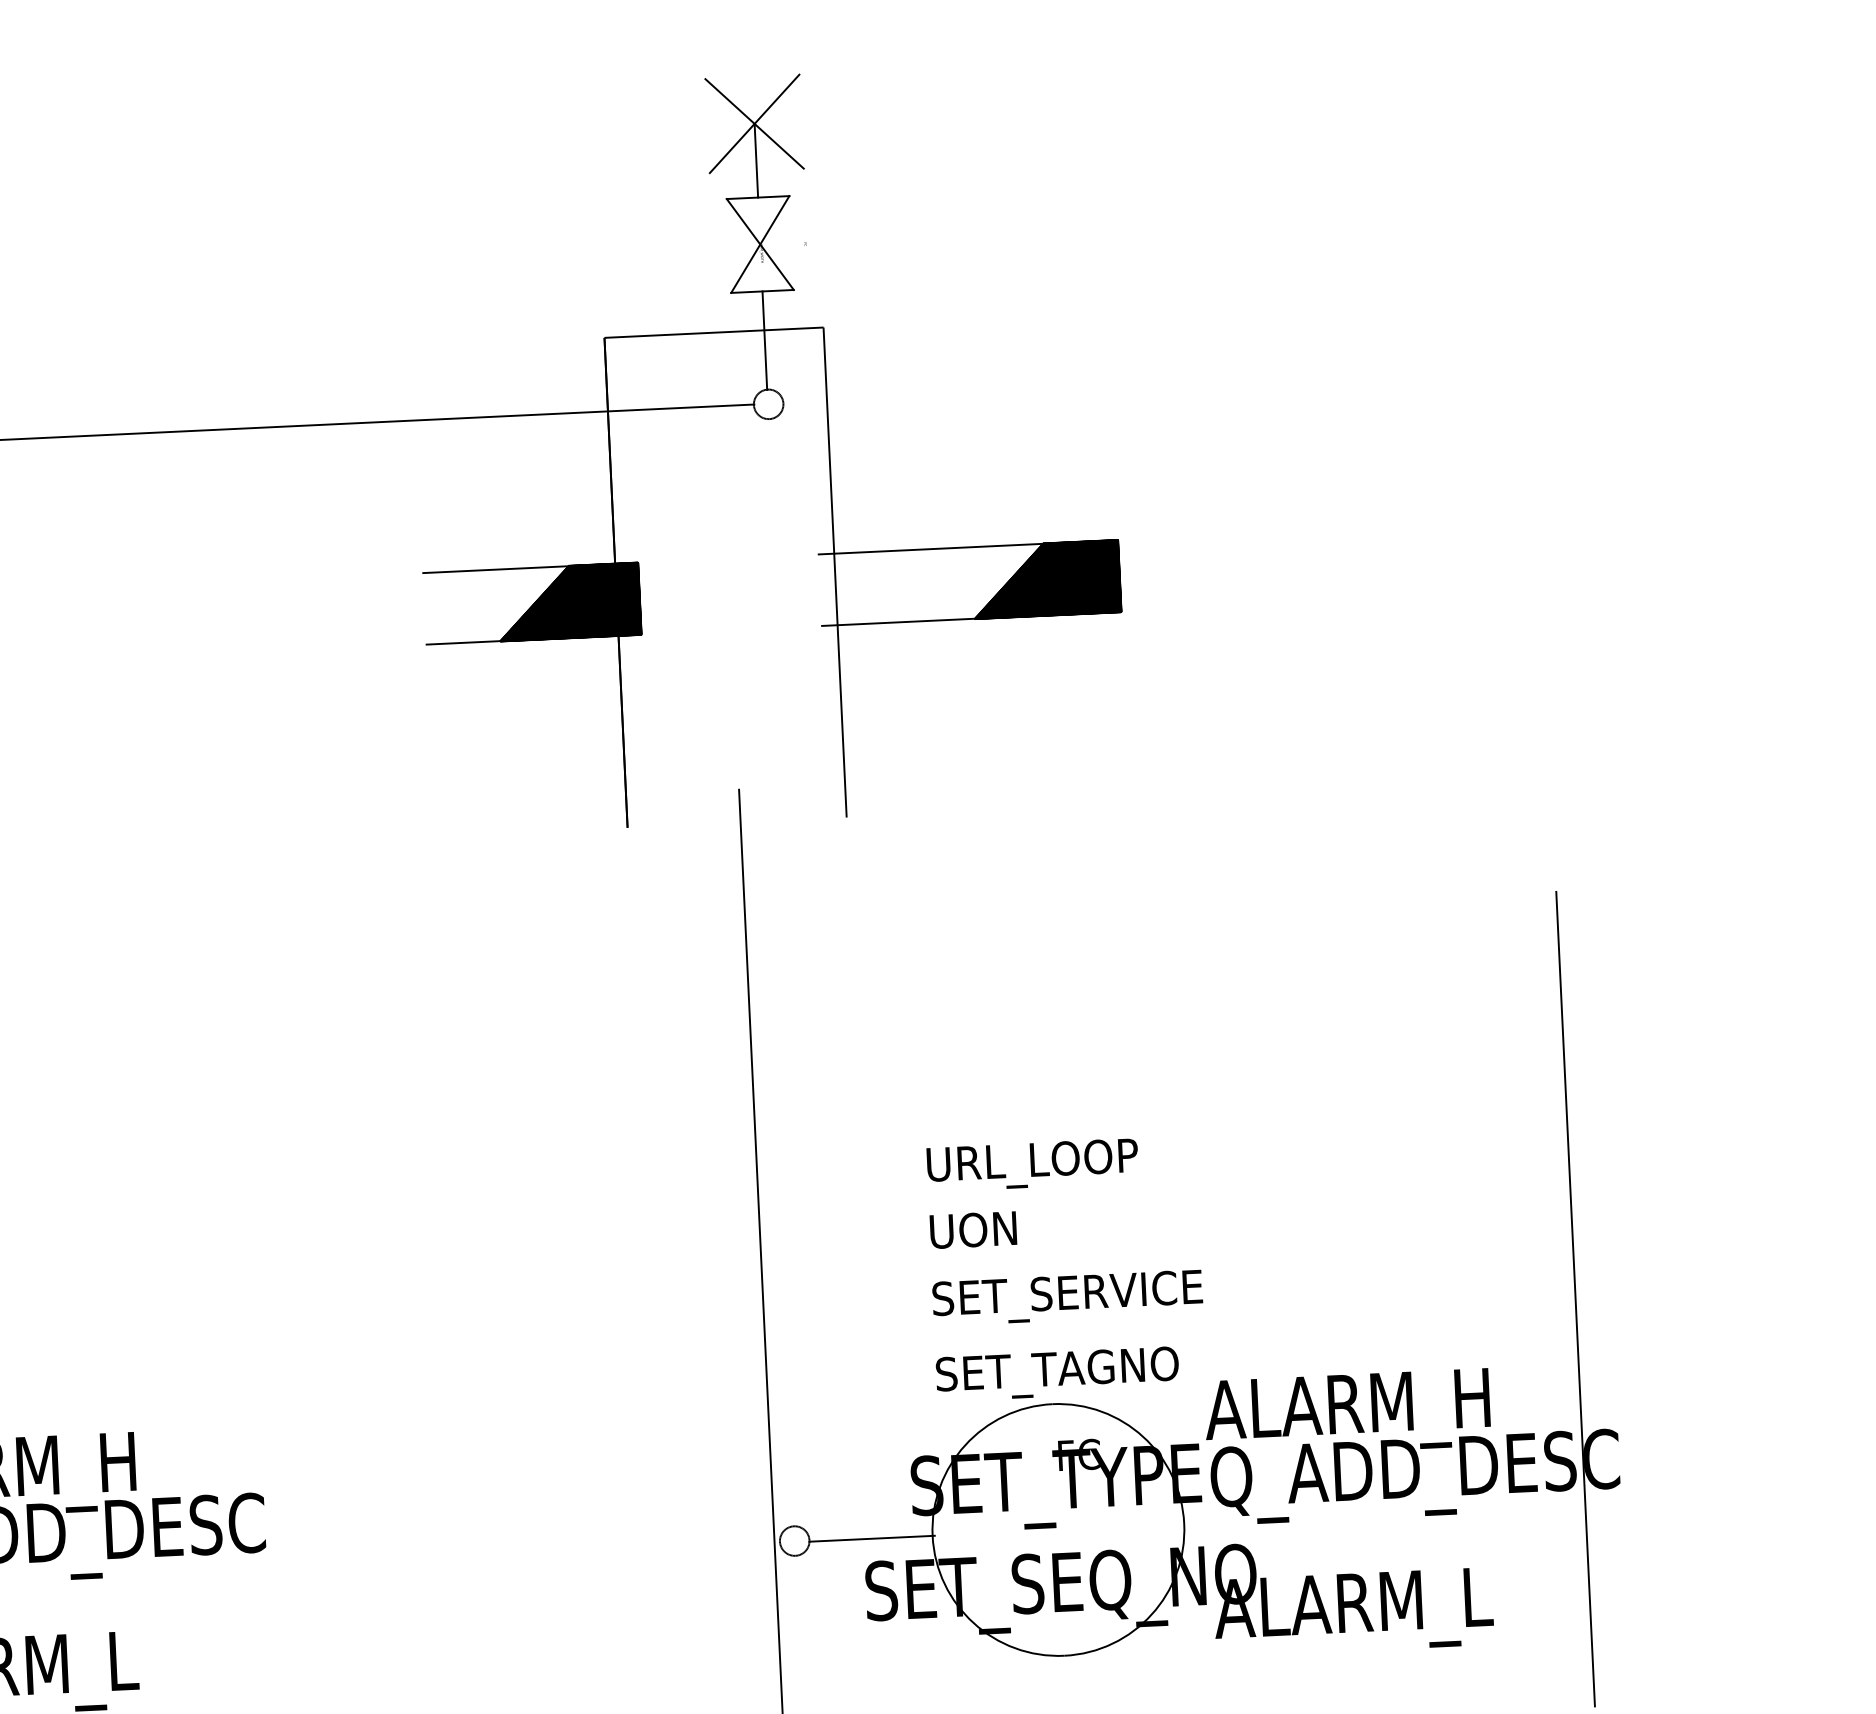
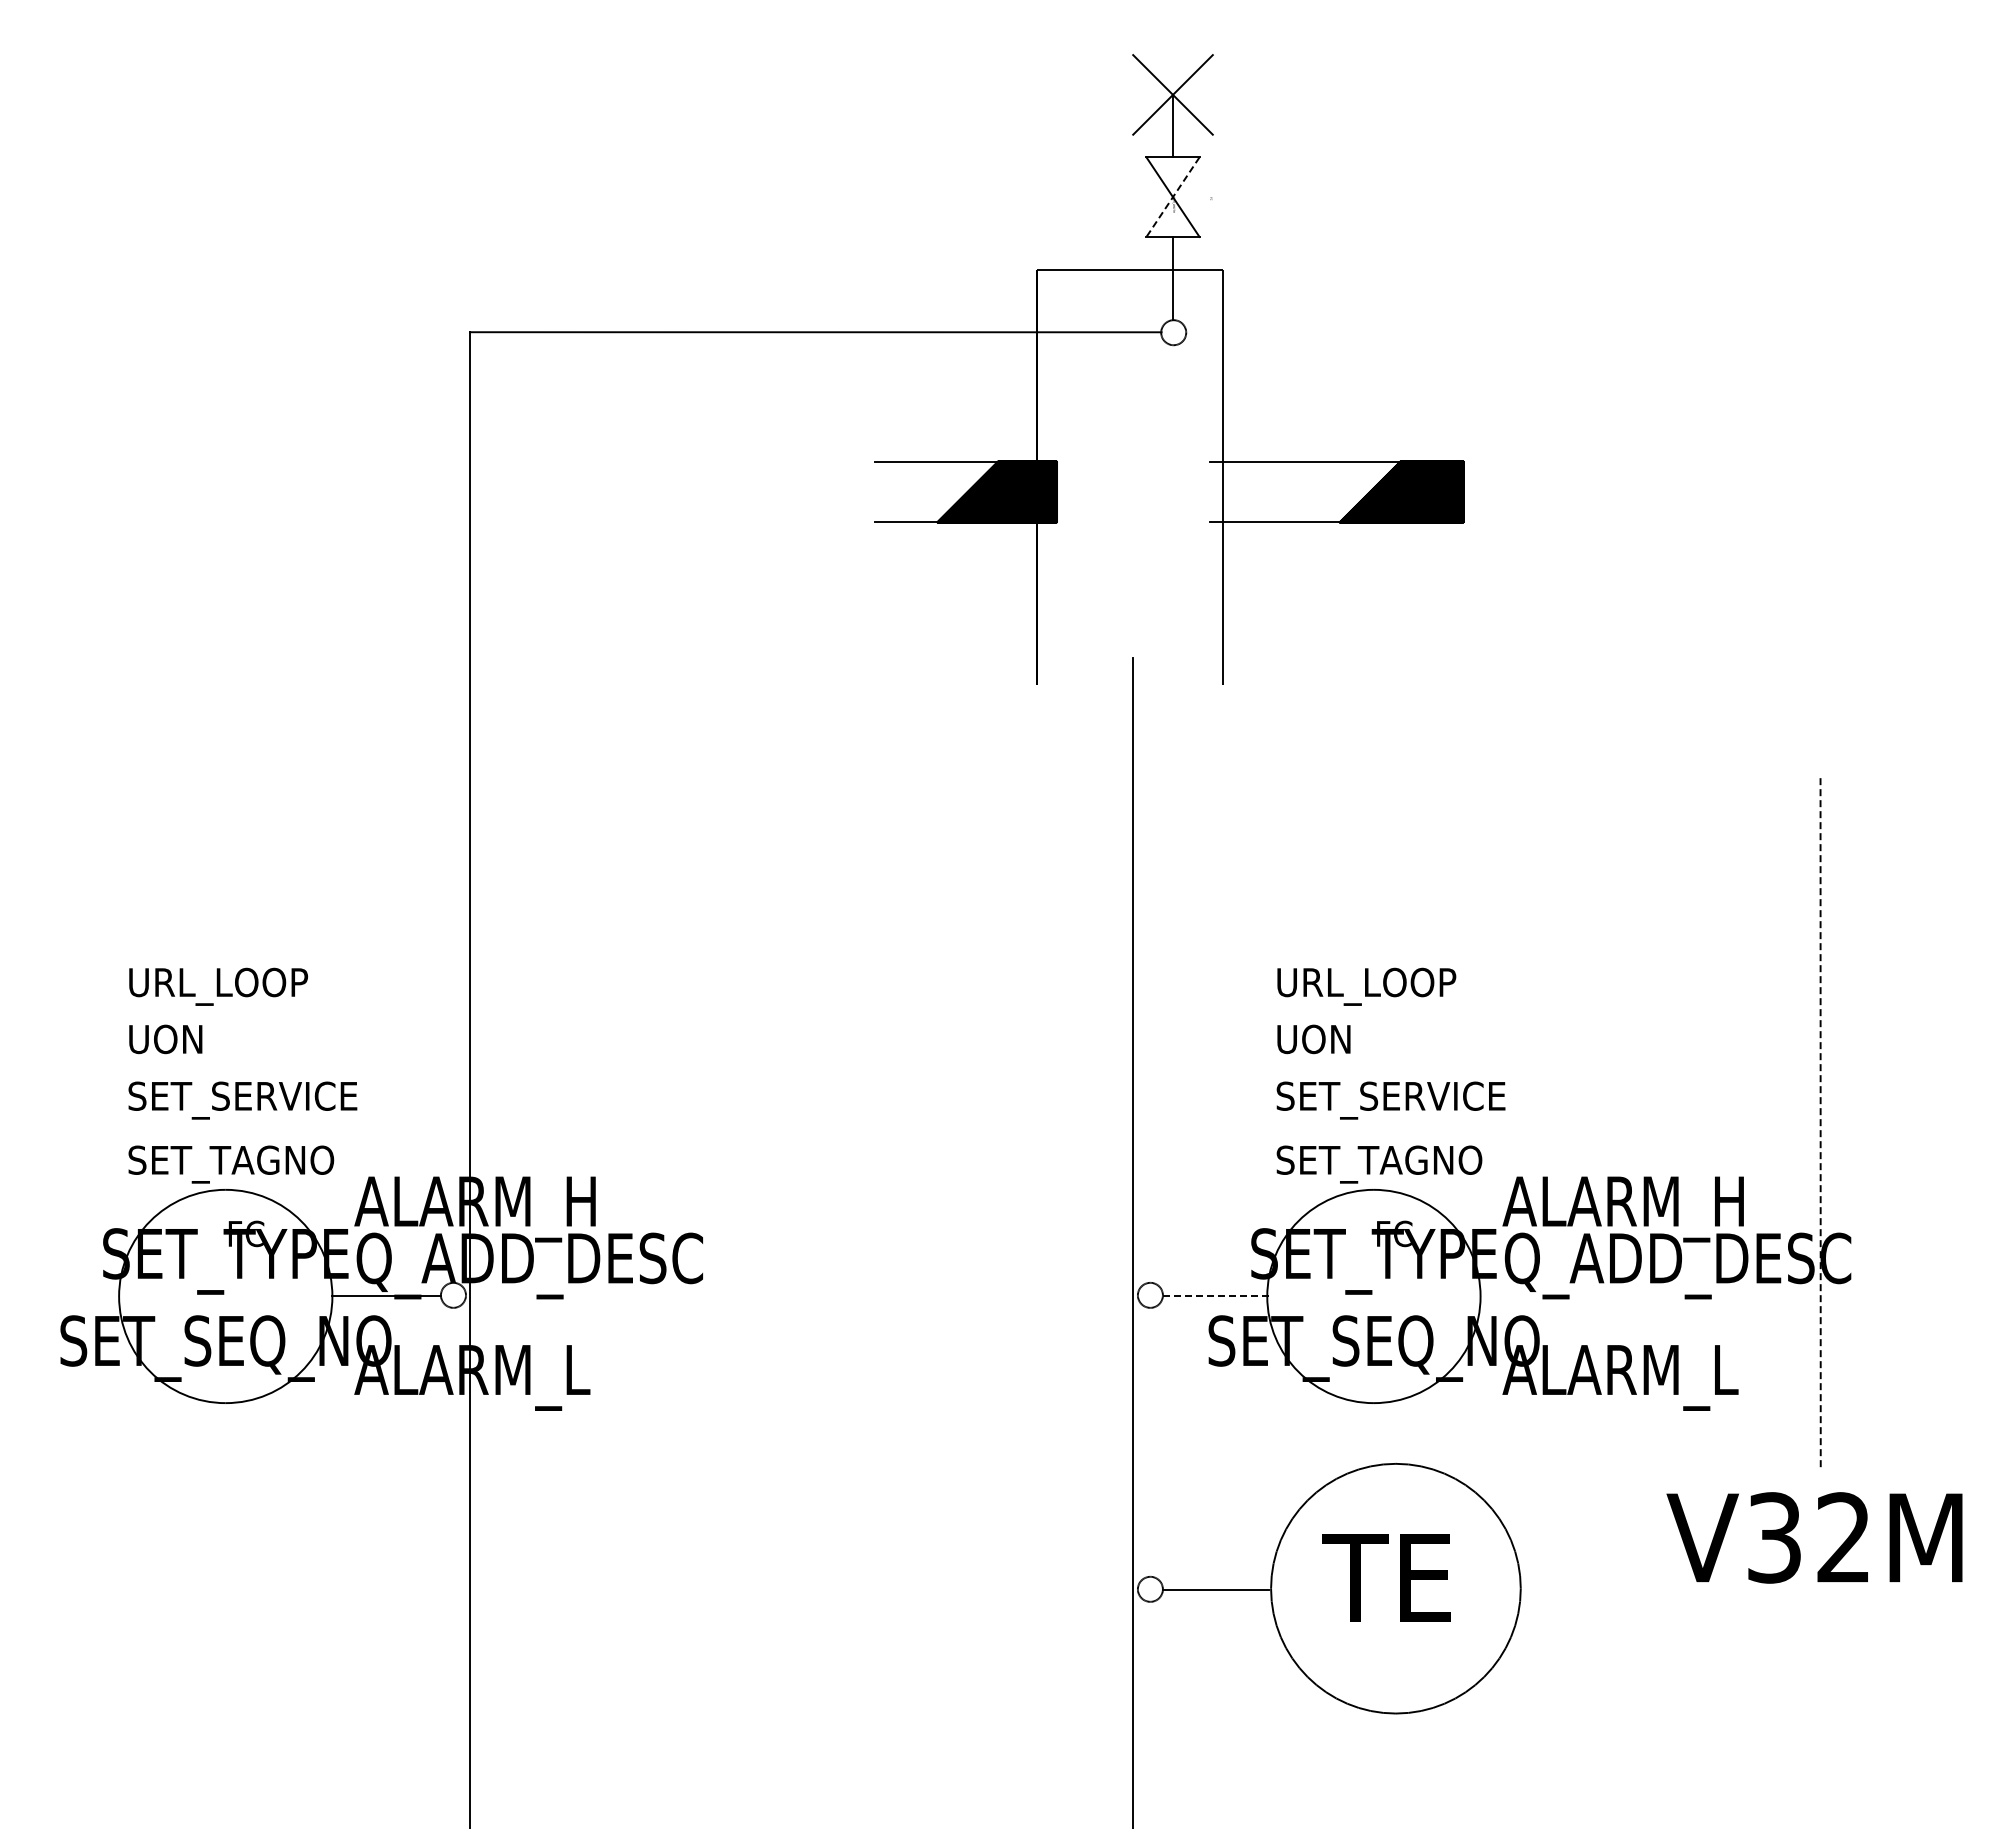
line: (760, 244) -> (1173, 197), solid -> dashed
line: (1575, 1298) -> (1820, 1121), solid -> dashed
line: (872, 1538) -> (1216, 1296), solid -> dashed

